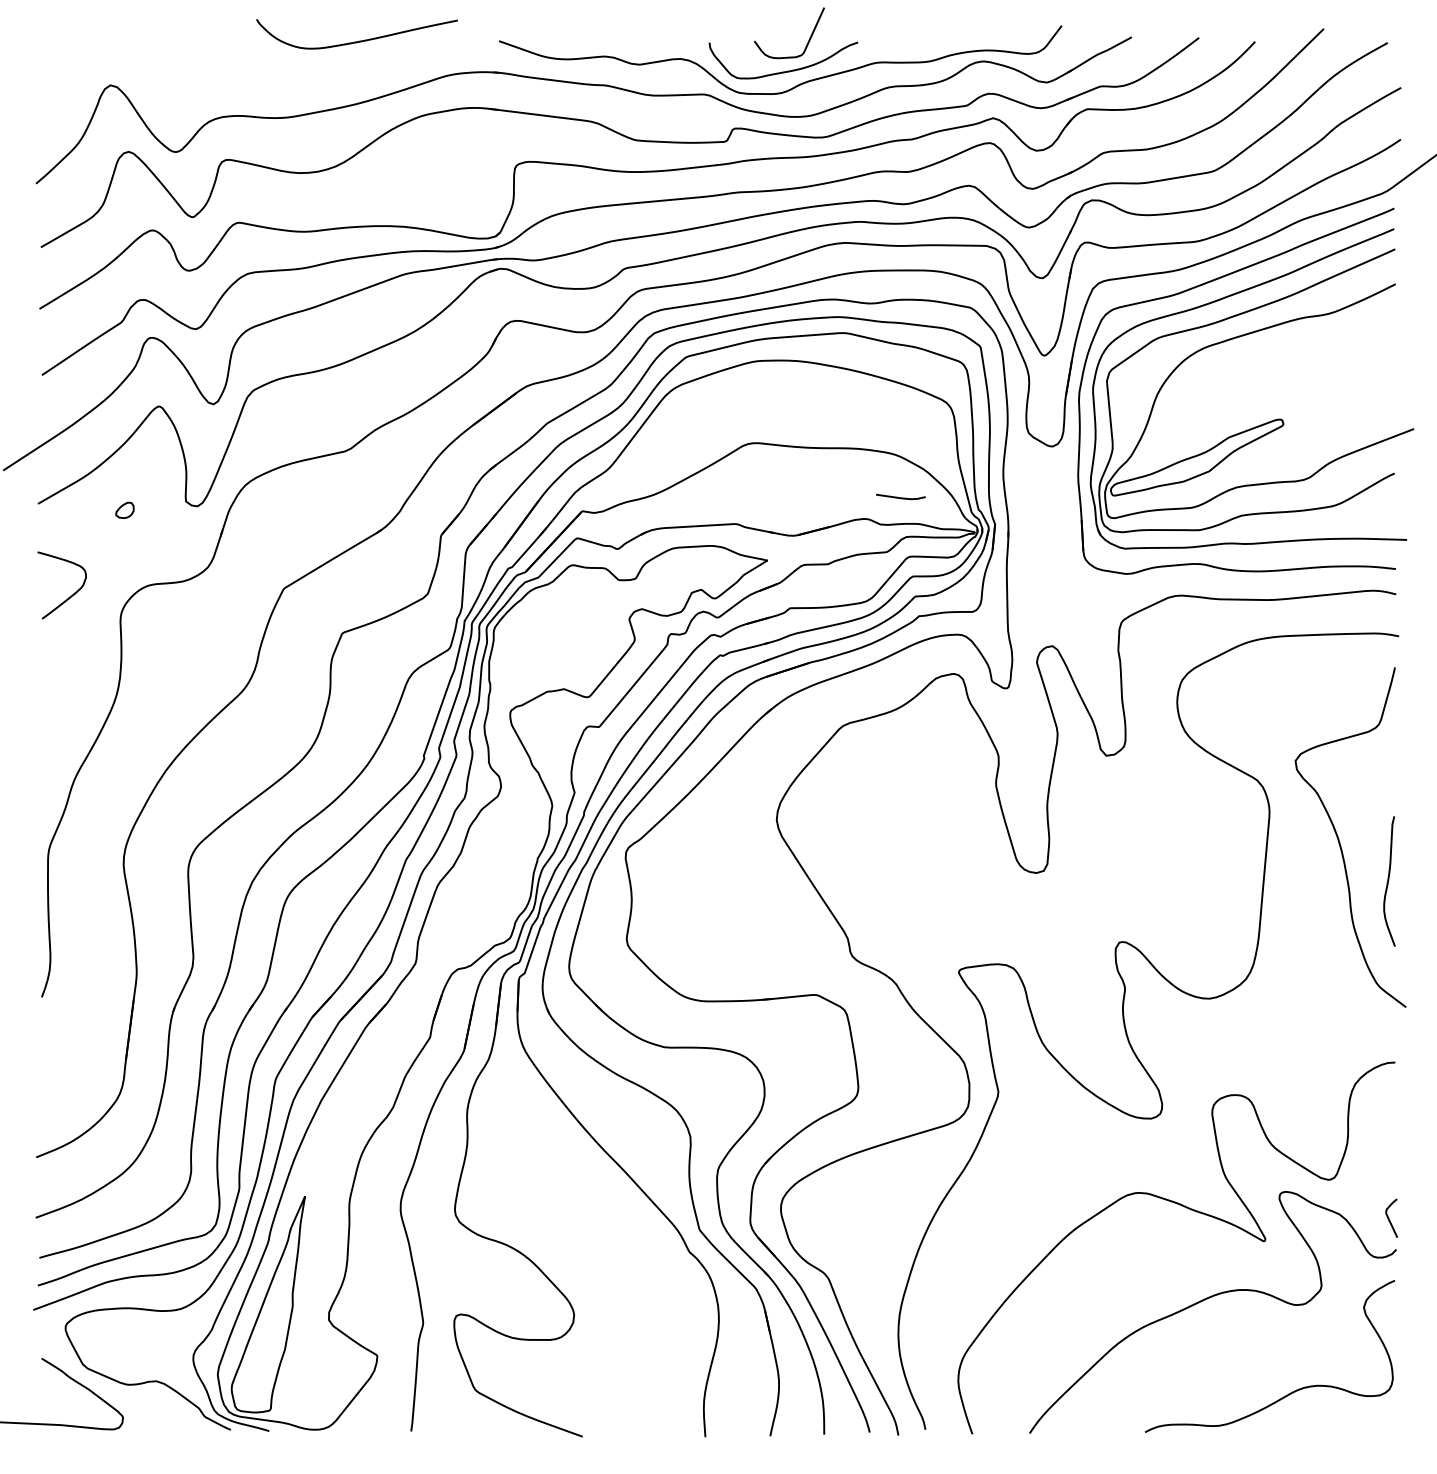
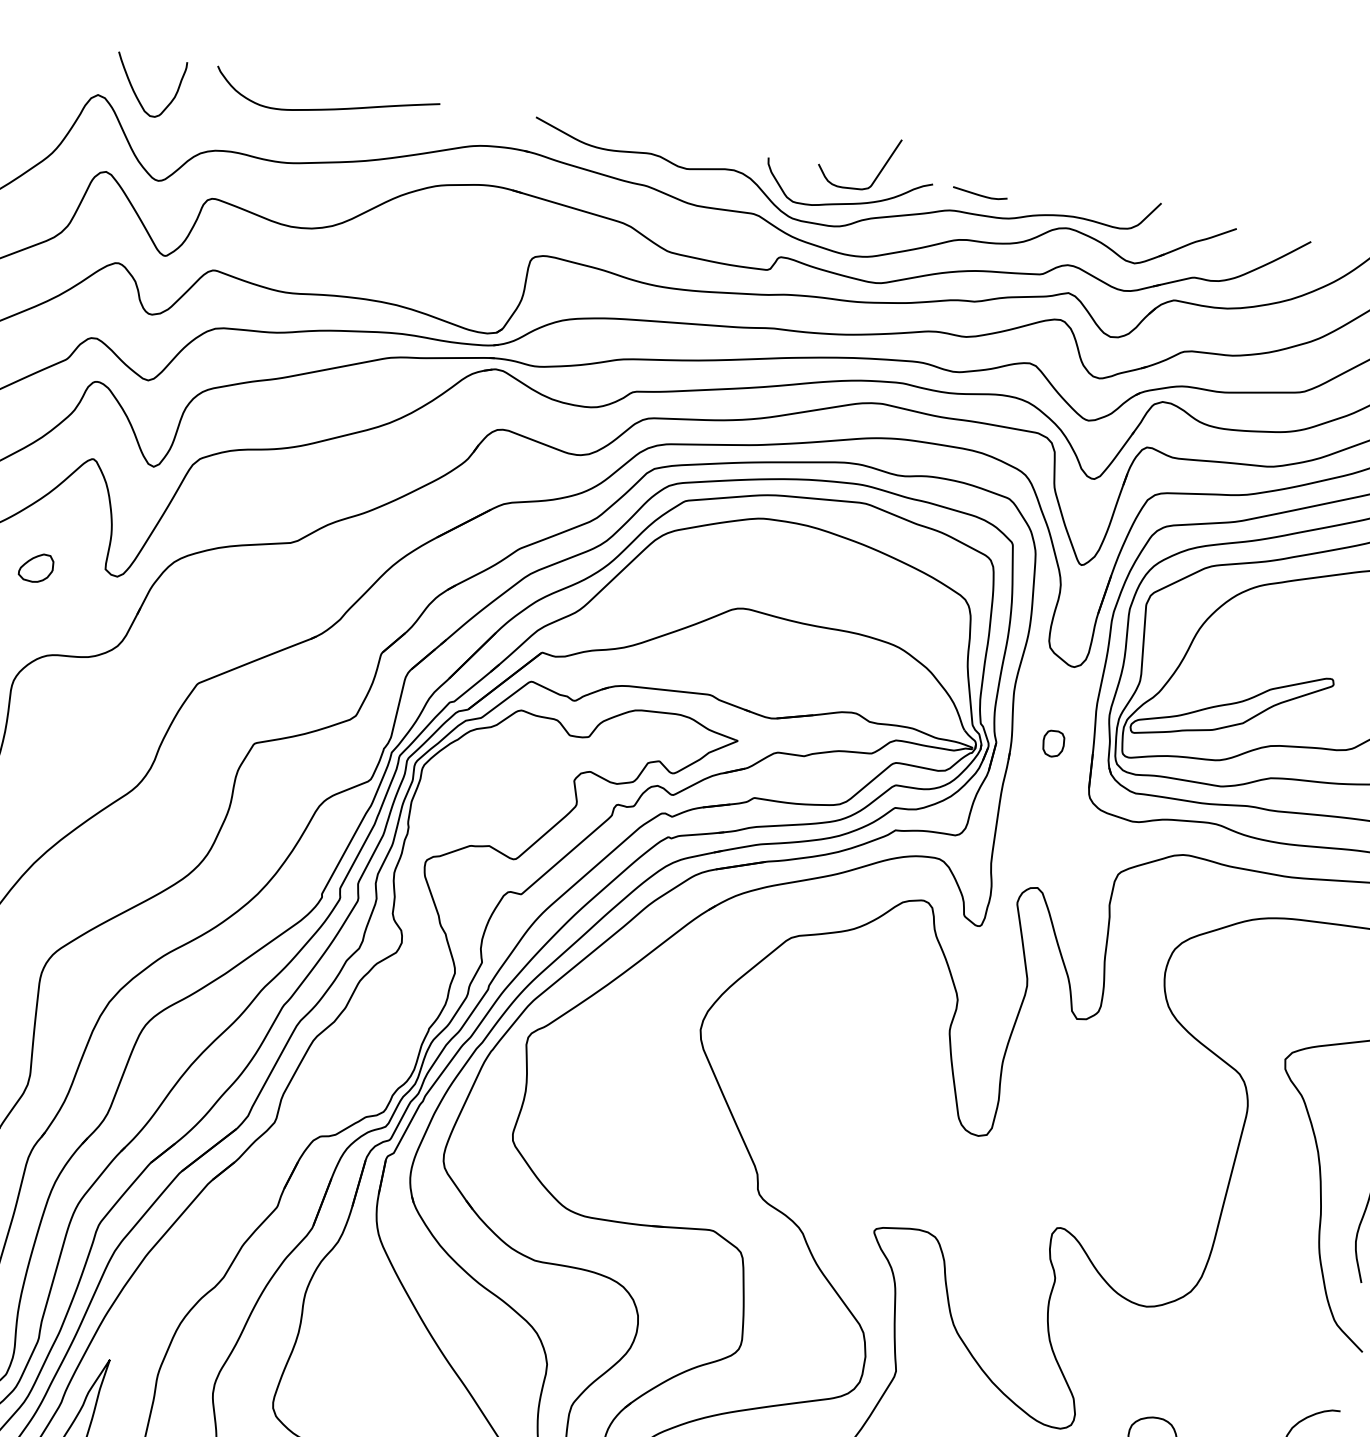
curve: (359, 40) -> (327, 108), moved
curve: (142, 76) -> (135, 91), added
curve: (900, 497) -> (979, 194), moved
part: (124, 510) -> (35, 567), size x1.67
part: (1045, 516) -> (1053, 743), added

